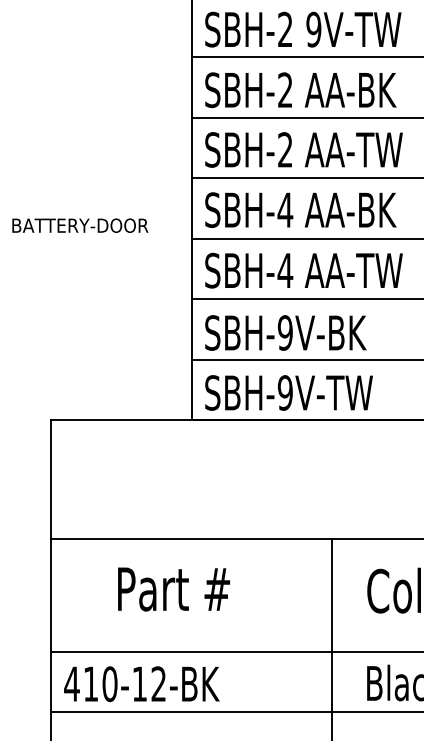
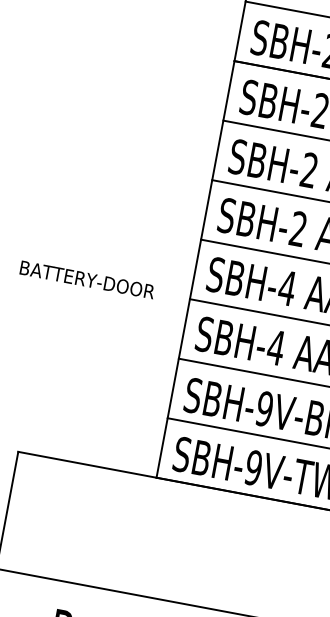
text: (80, 225) -> (87, 279), moved

